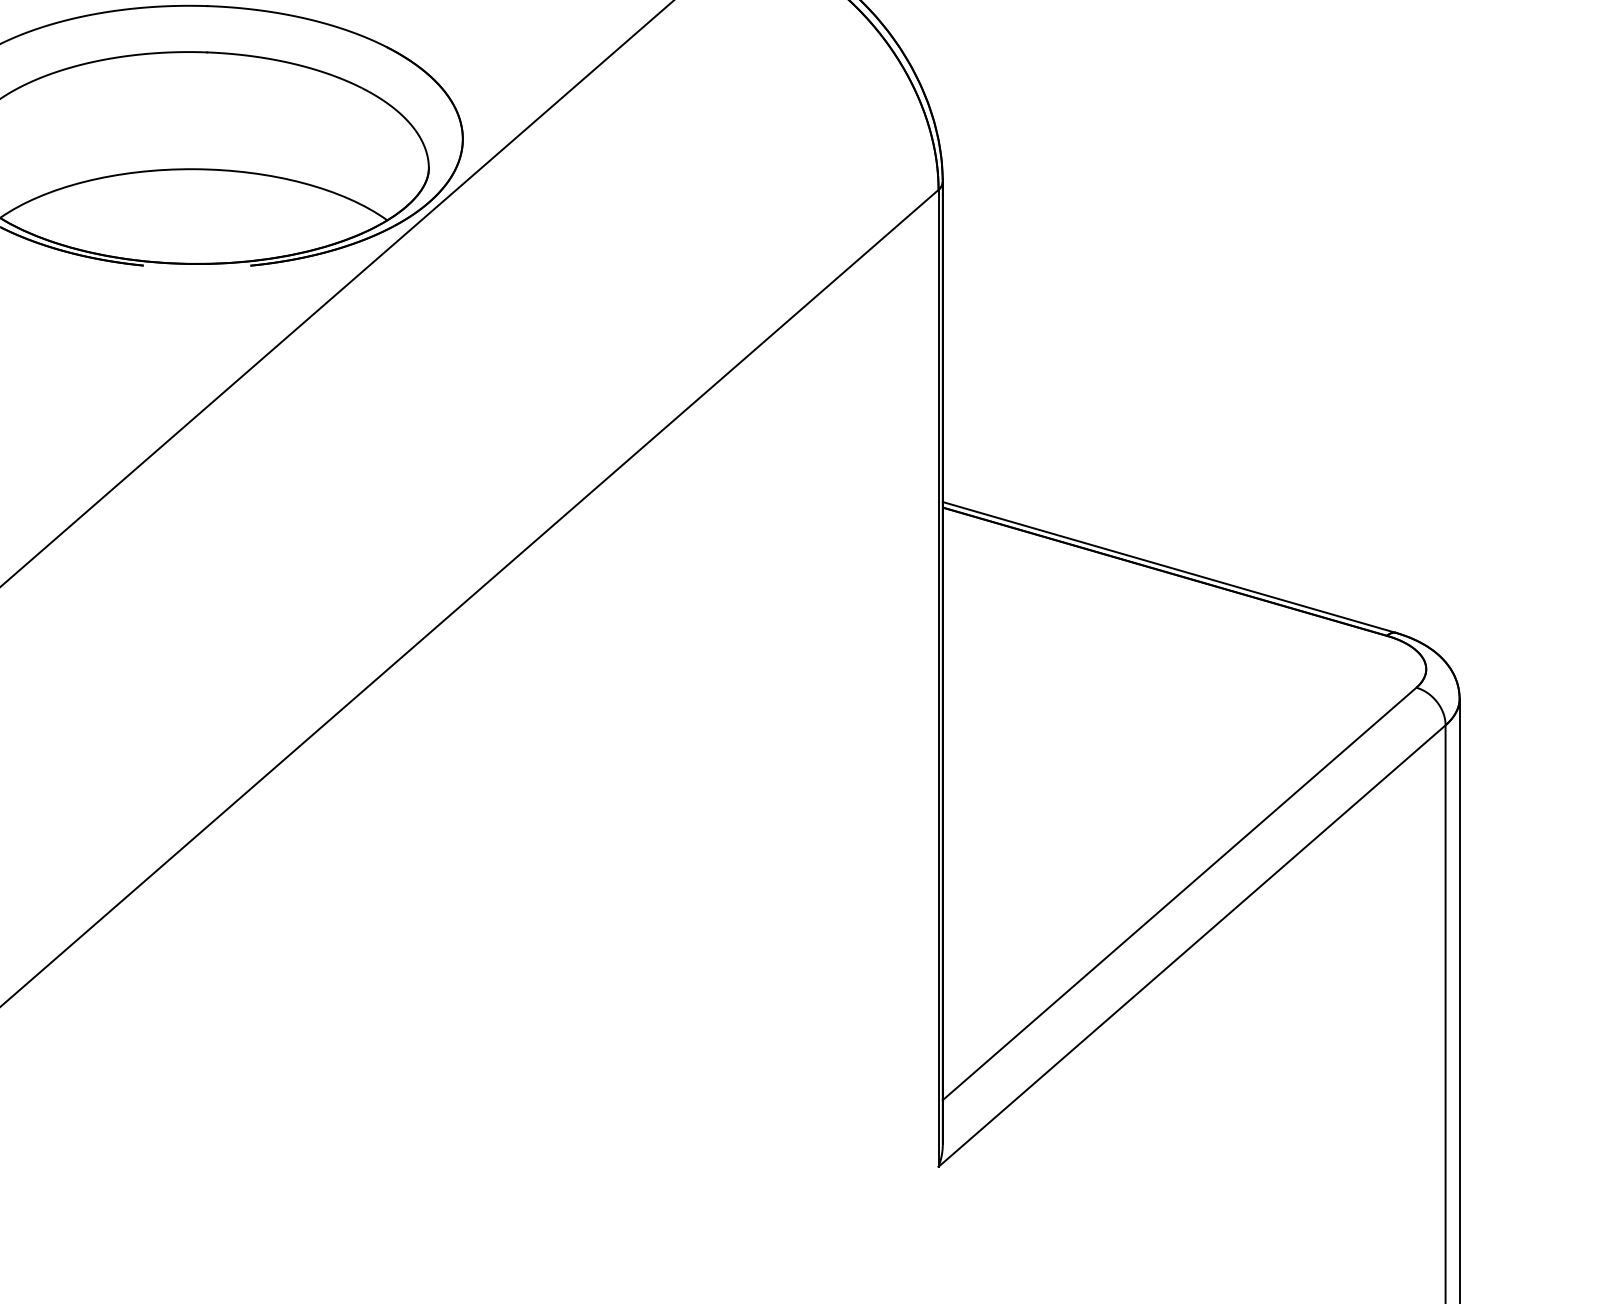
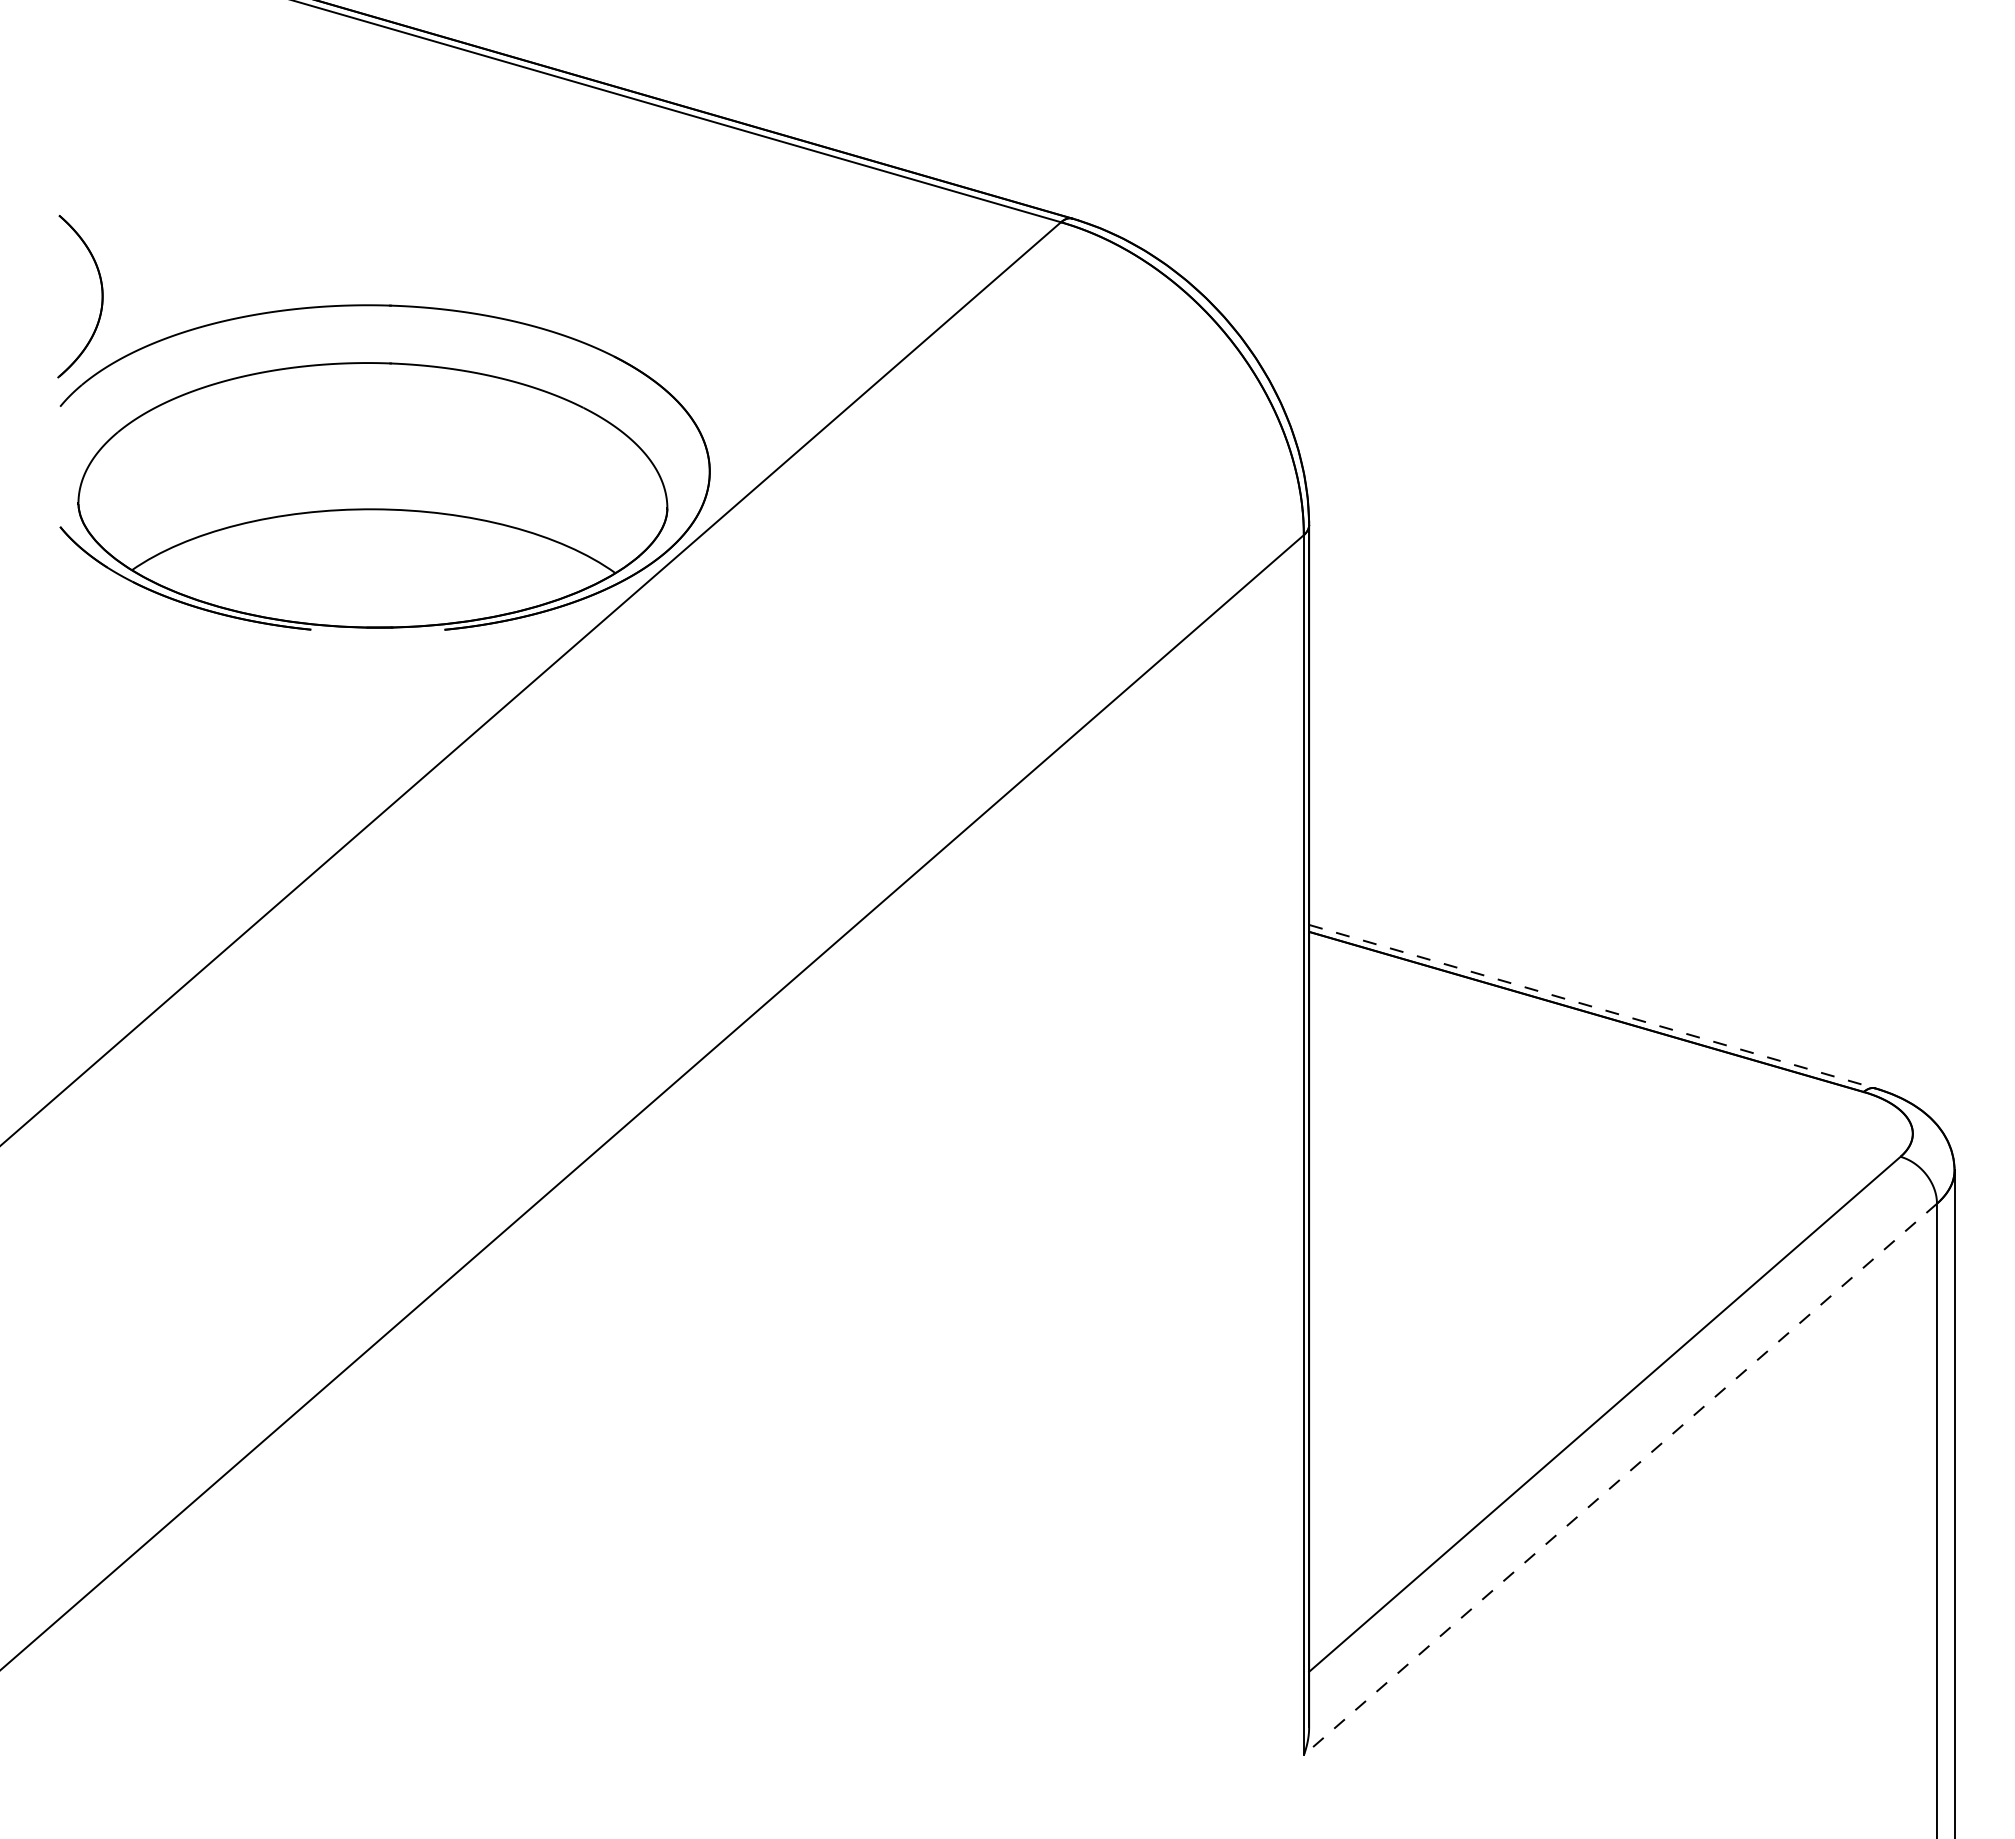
line: (1169, 567) -> (1592, 1006), solid -> dashed
line: (1192, 946) -> (1620, 1479), solid -> dashed

